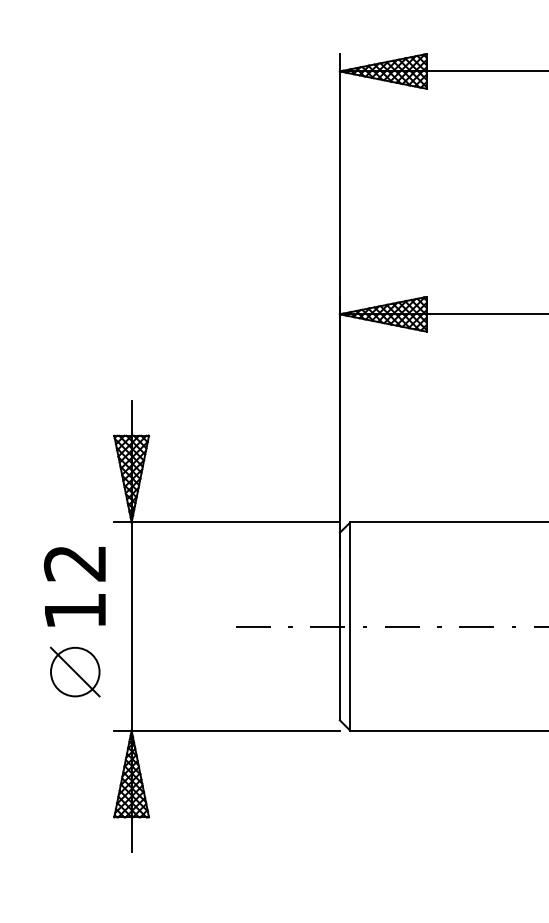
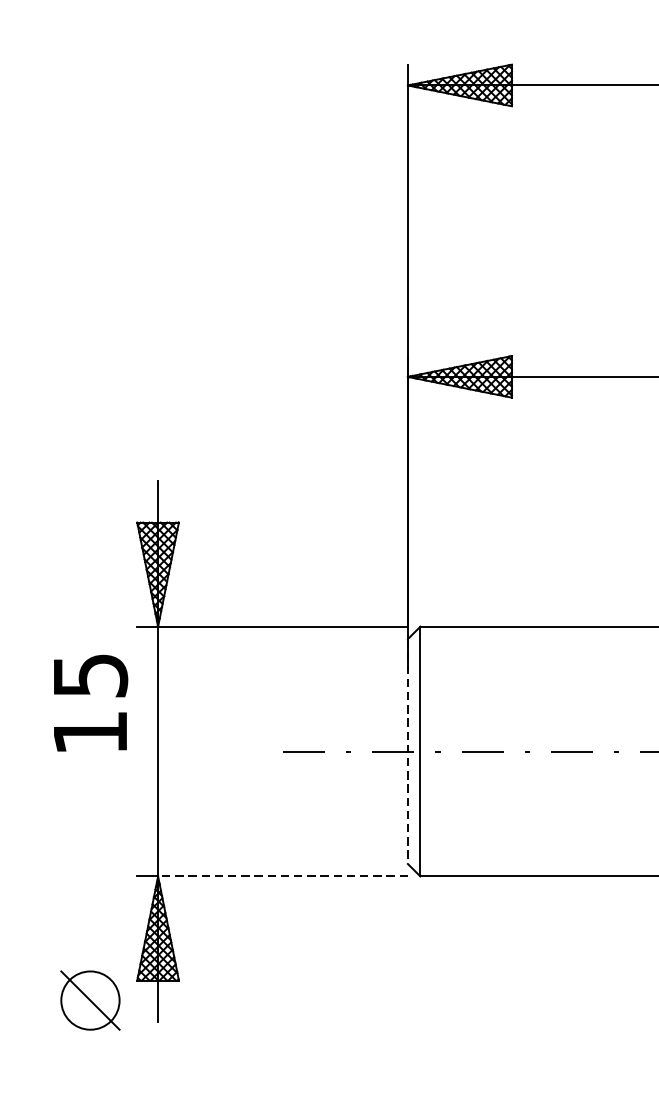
text: (74, 563) -> (89, 675), 12 -> 15
line: (339, 626) -> (407, 751), solid -> dashed
part: (75, 671) -> (90, 999), moved
line: (235, 730) -> (282, 876), solid -> dashed

